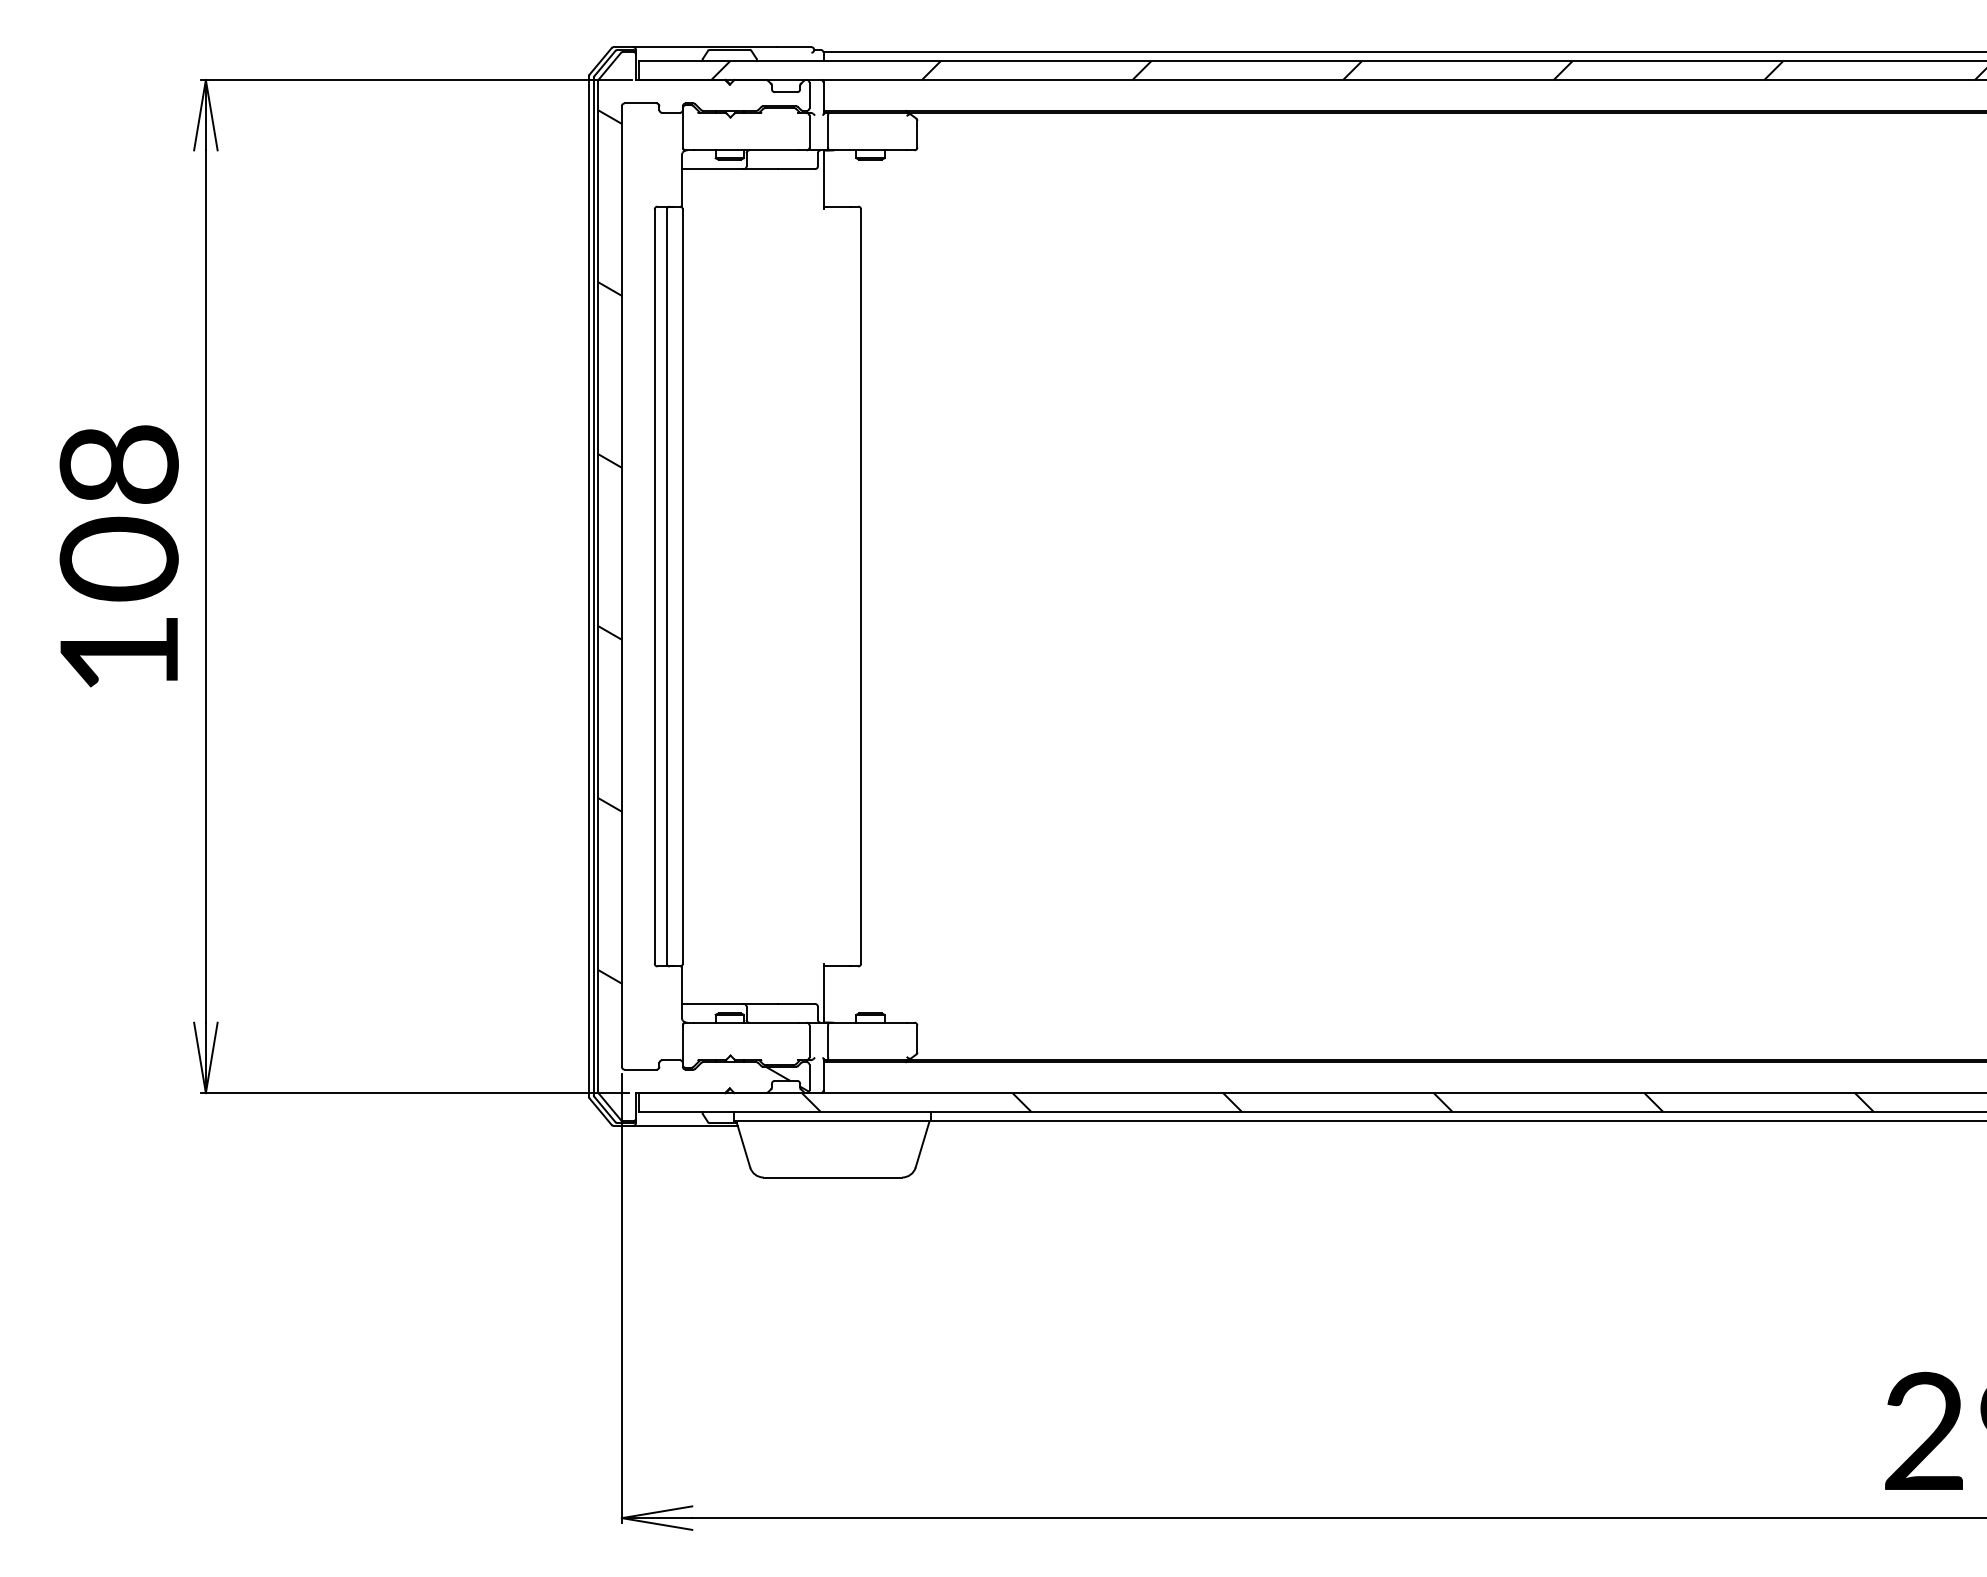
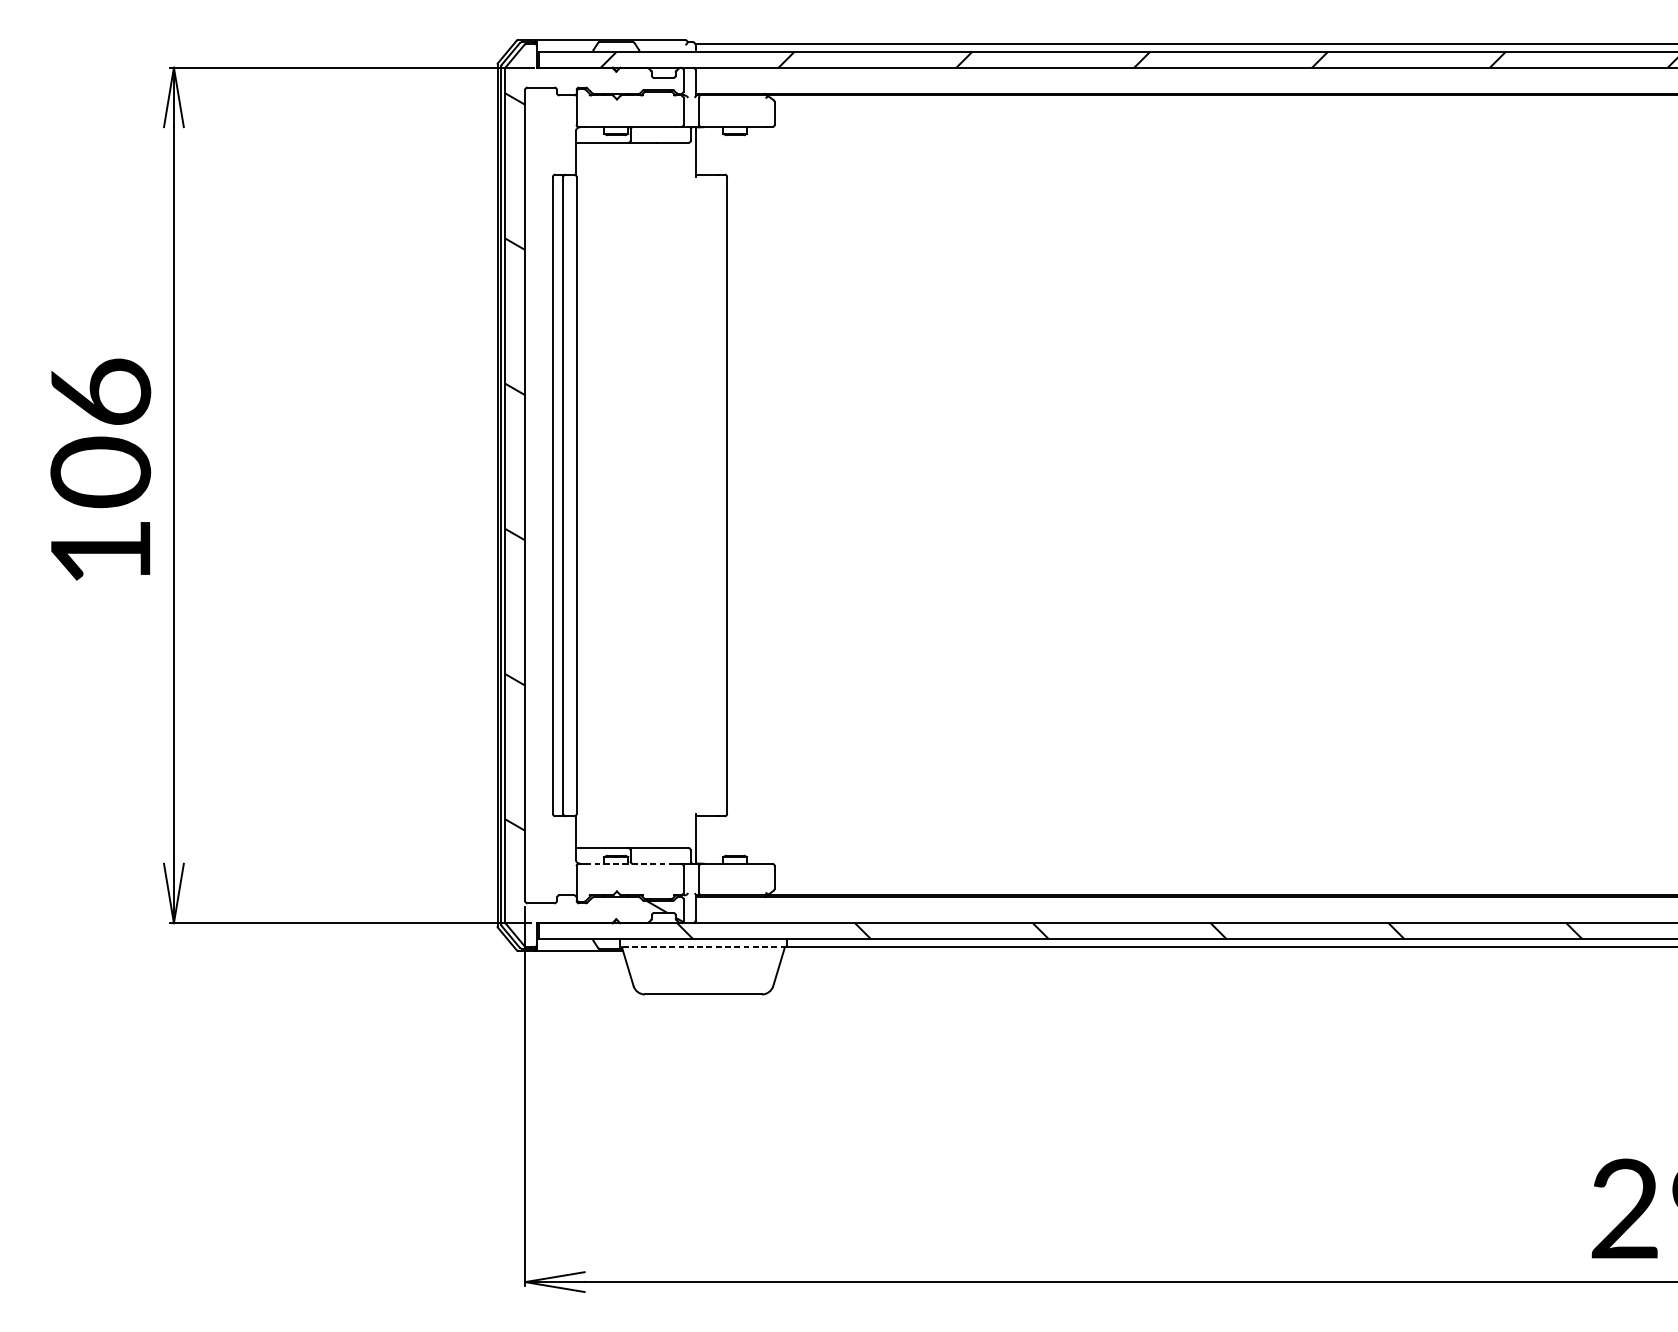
text: (118, 463) -> (100, 391), 108 -> 106
line: (746, 1022) -> (630, 863), solid -> dashed
line: (832, 1121) -> (703, 947), solid -> dashed

